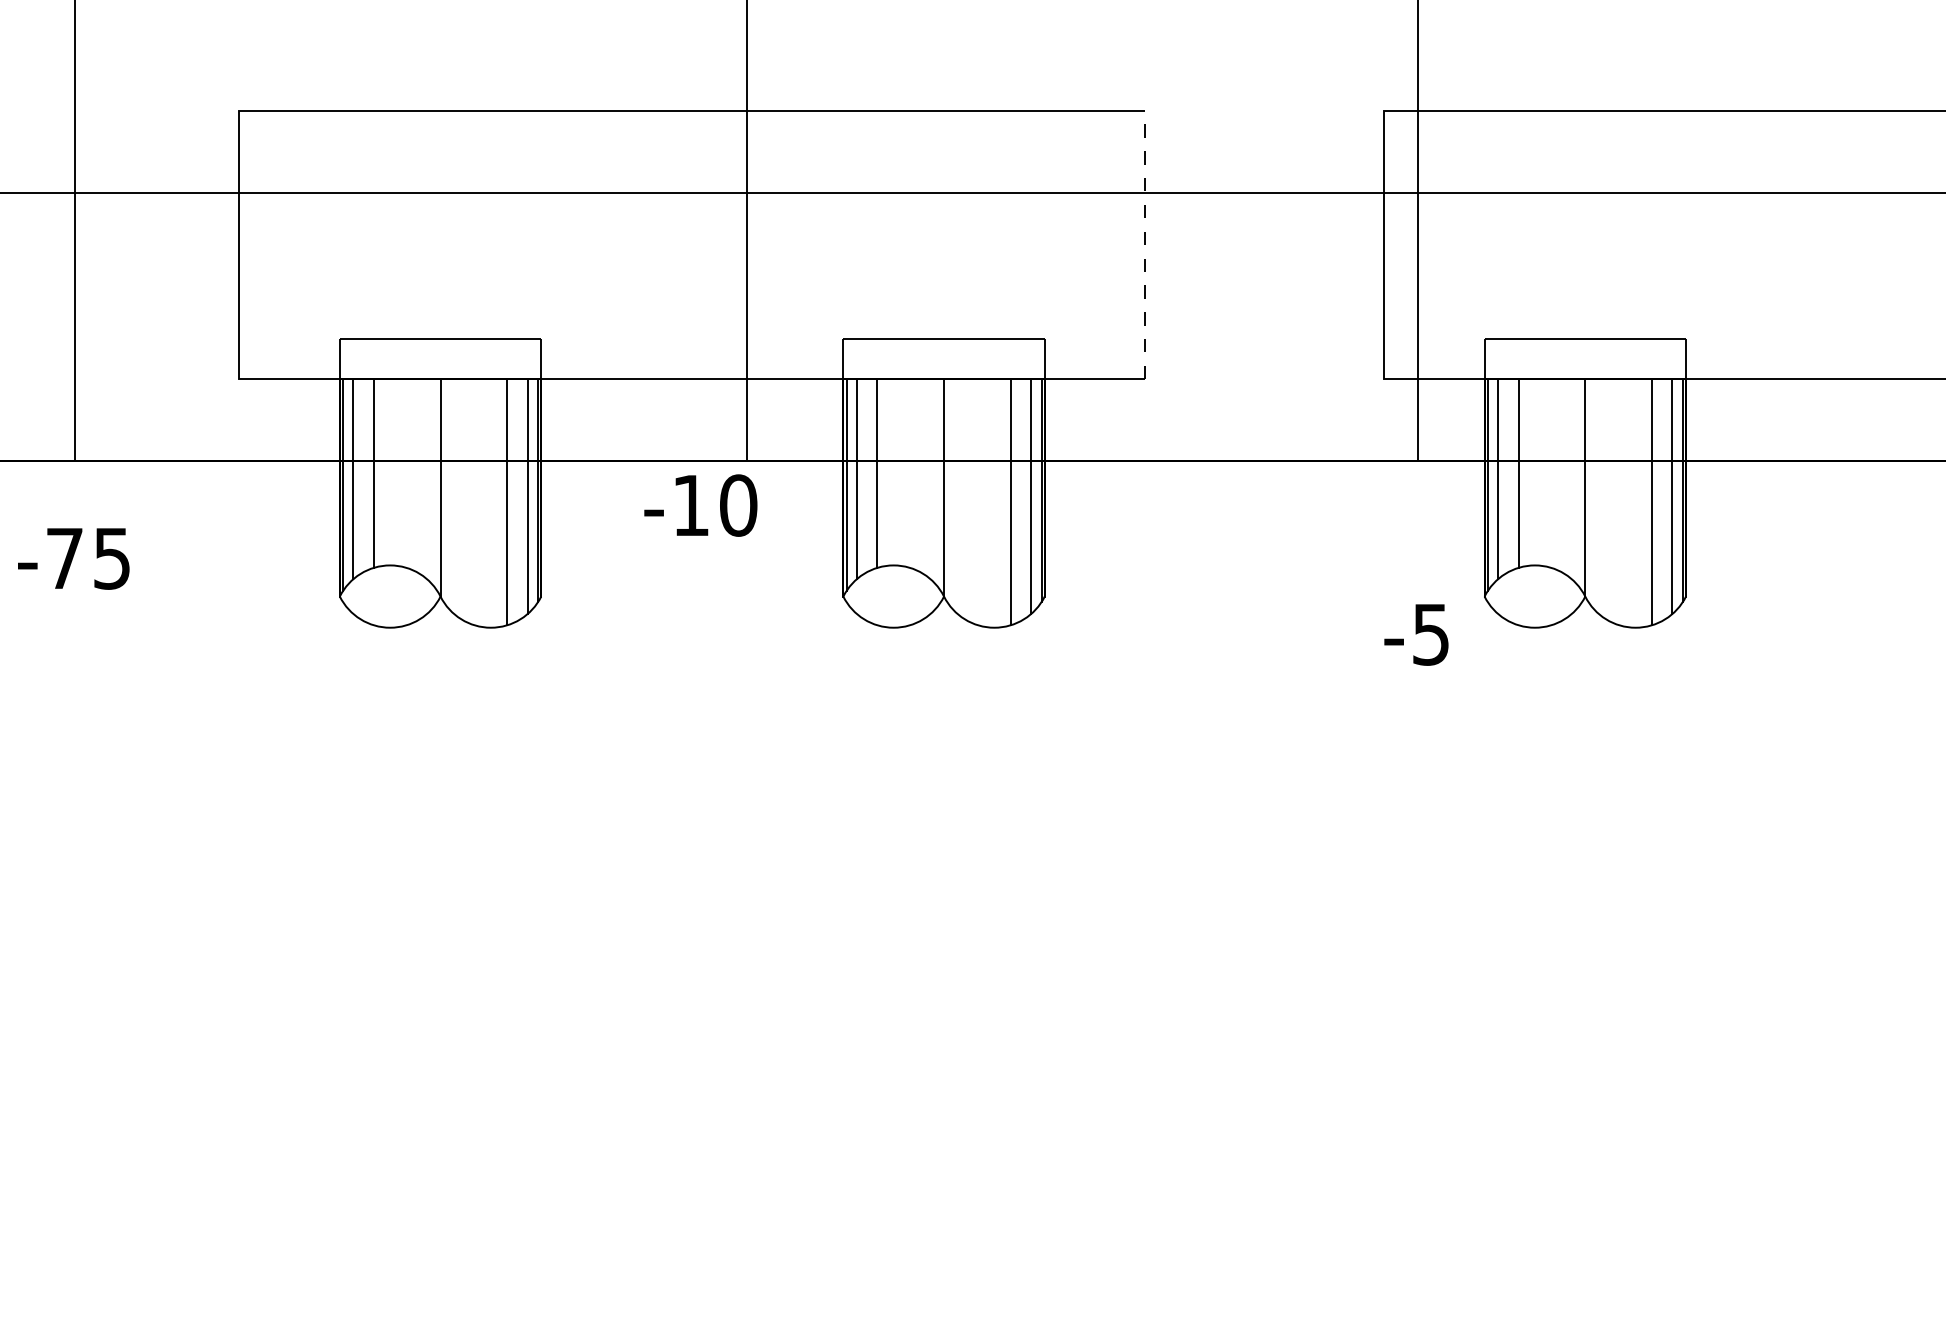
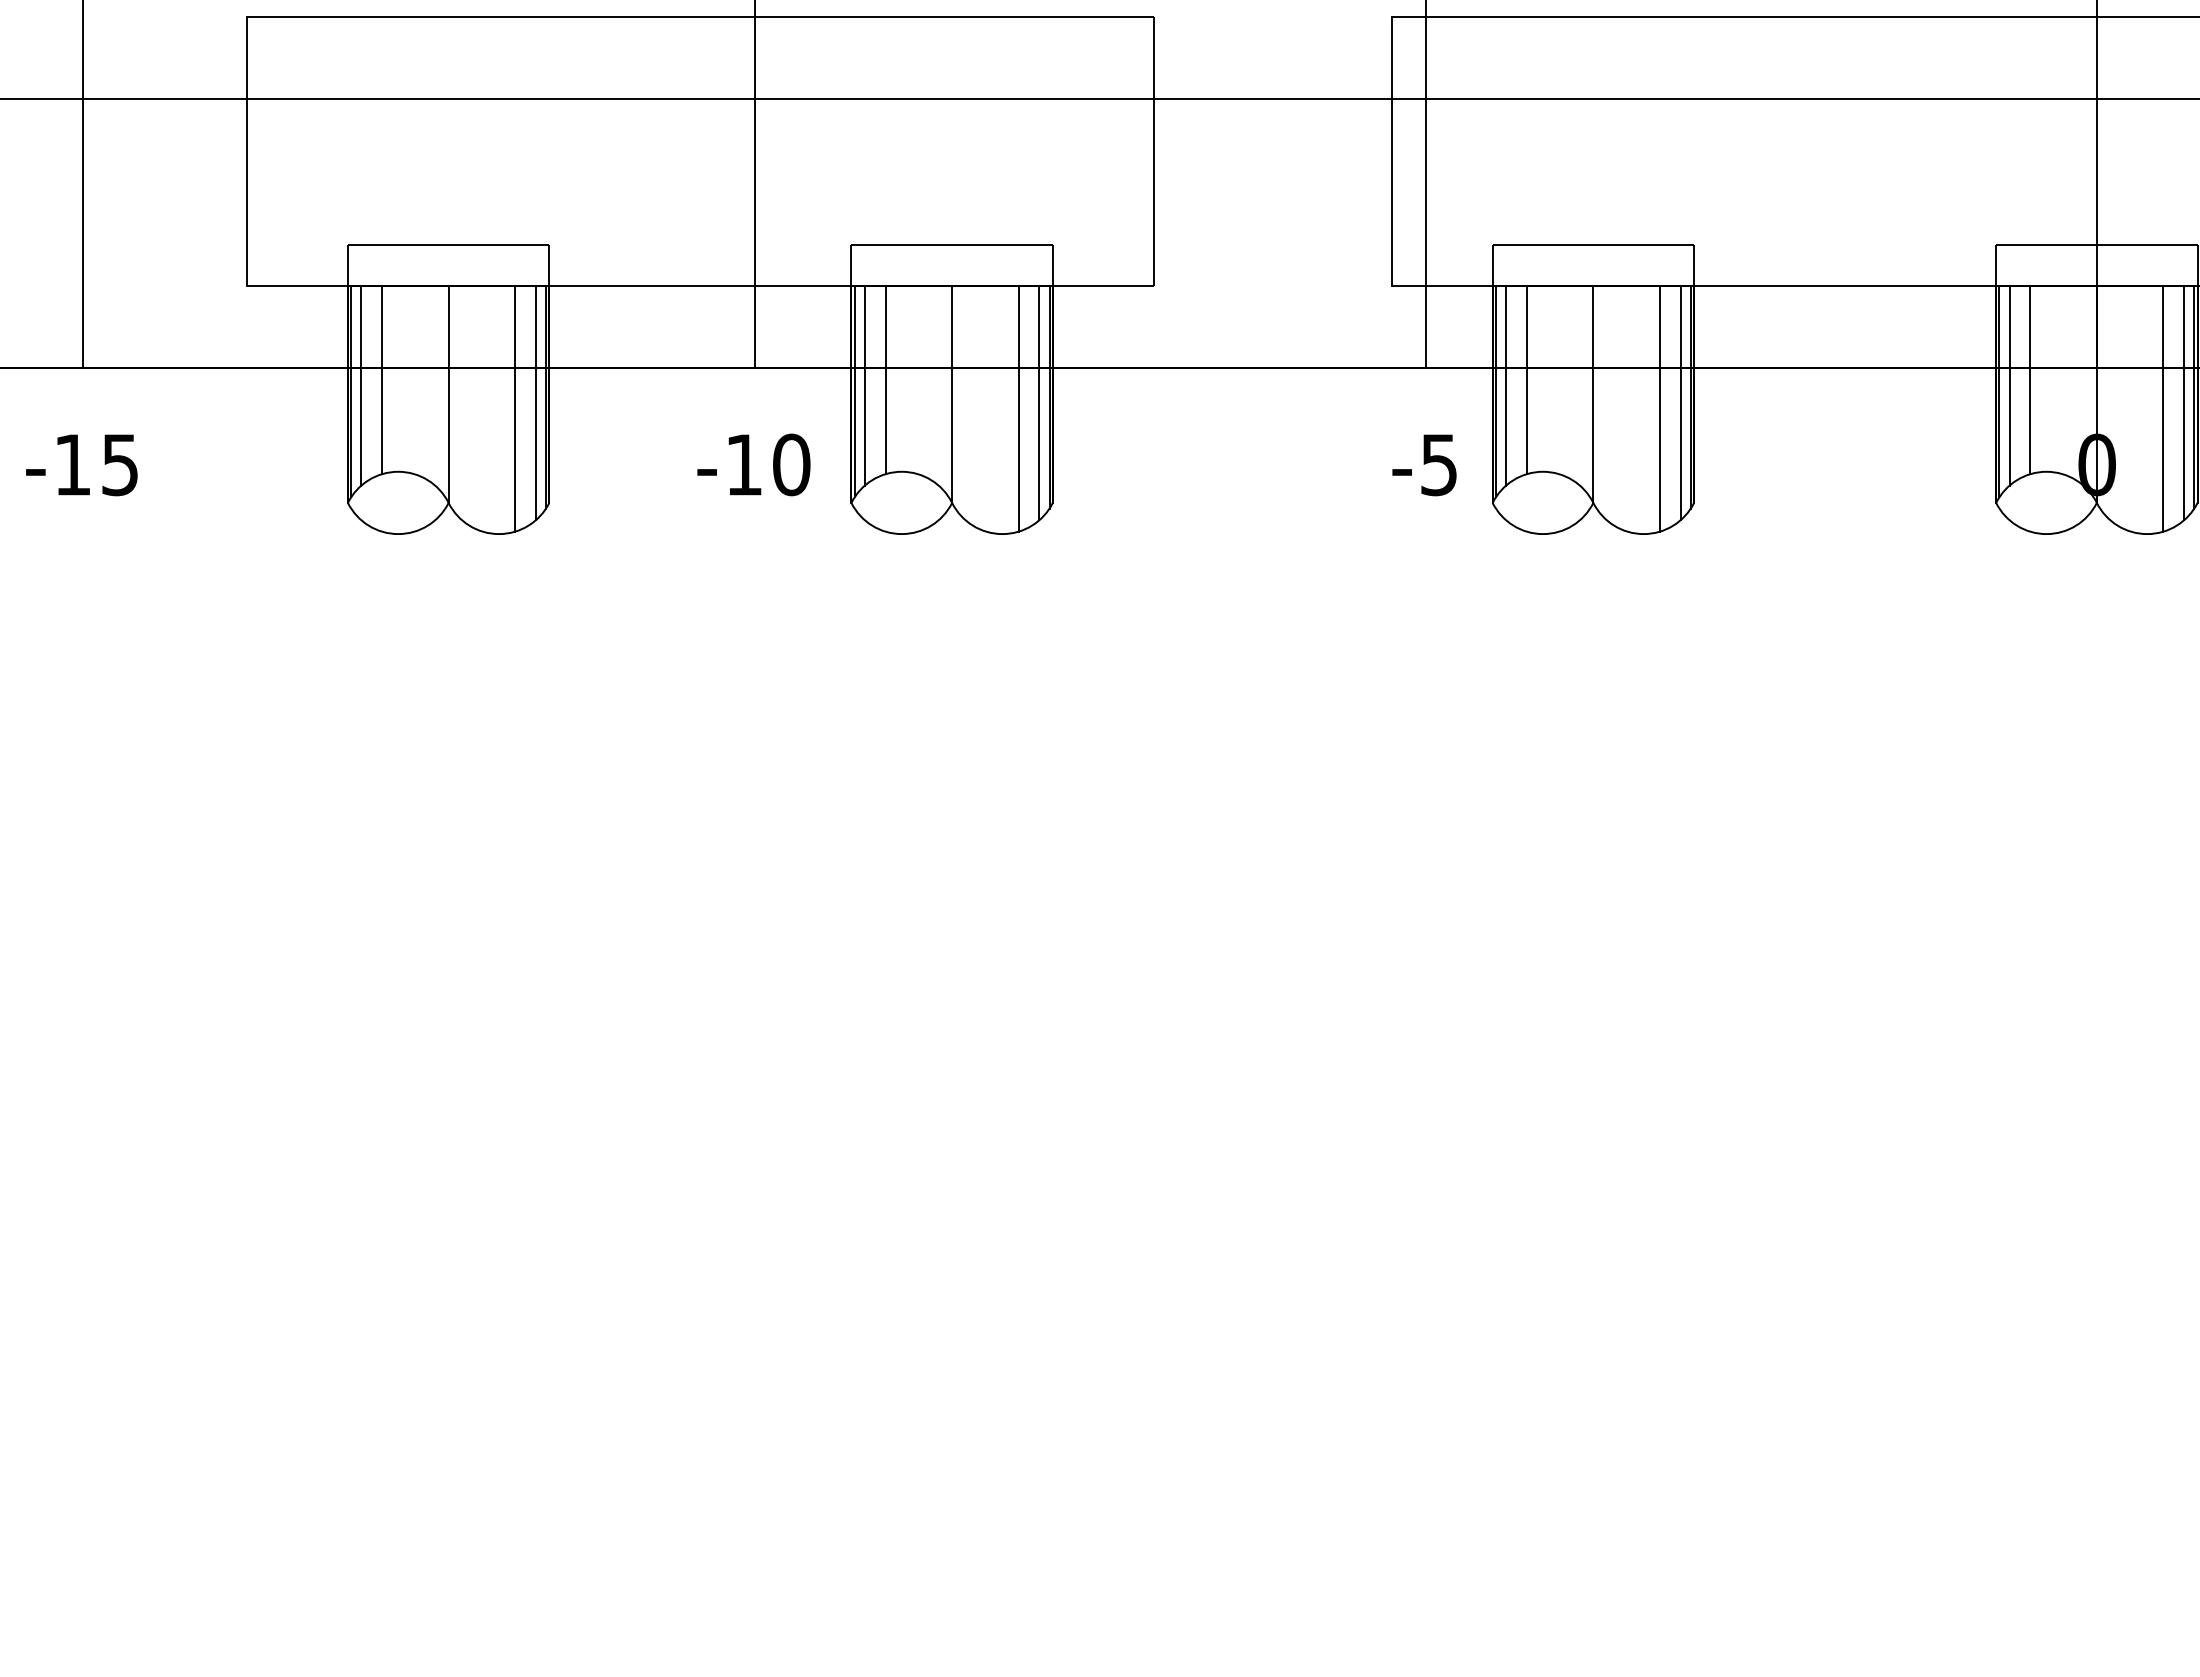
line: (1145, 244) -> (1153, 150), dashed -> solid
text: (700, 505) -> (753, 464), moved
text: (64, 558) -> (72, 464), -75 -> -15
text: (1416, 635) -> (1424, 465), moved

